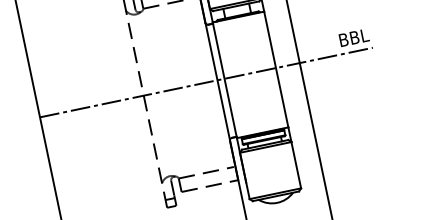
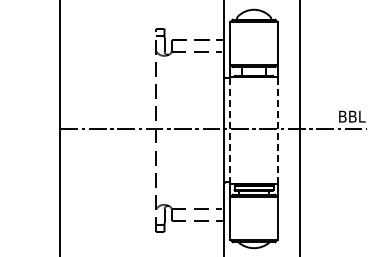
line: (275, 68) -> (277, 129), solid -> dashed
line: (224, 79) -> (230, 129), solid -> dashed

